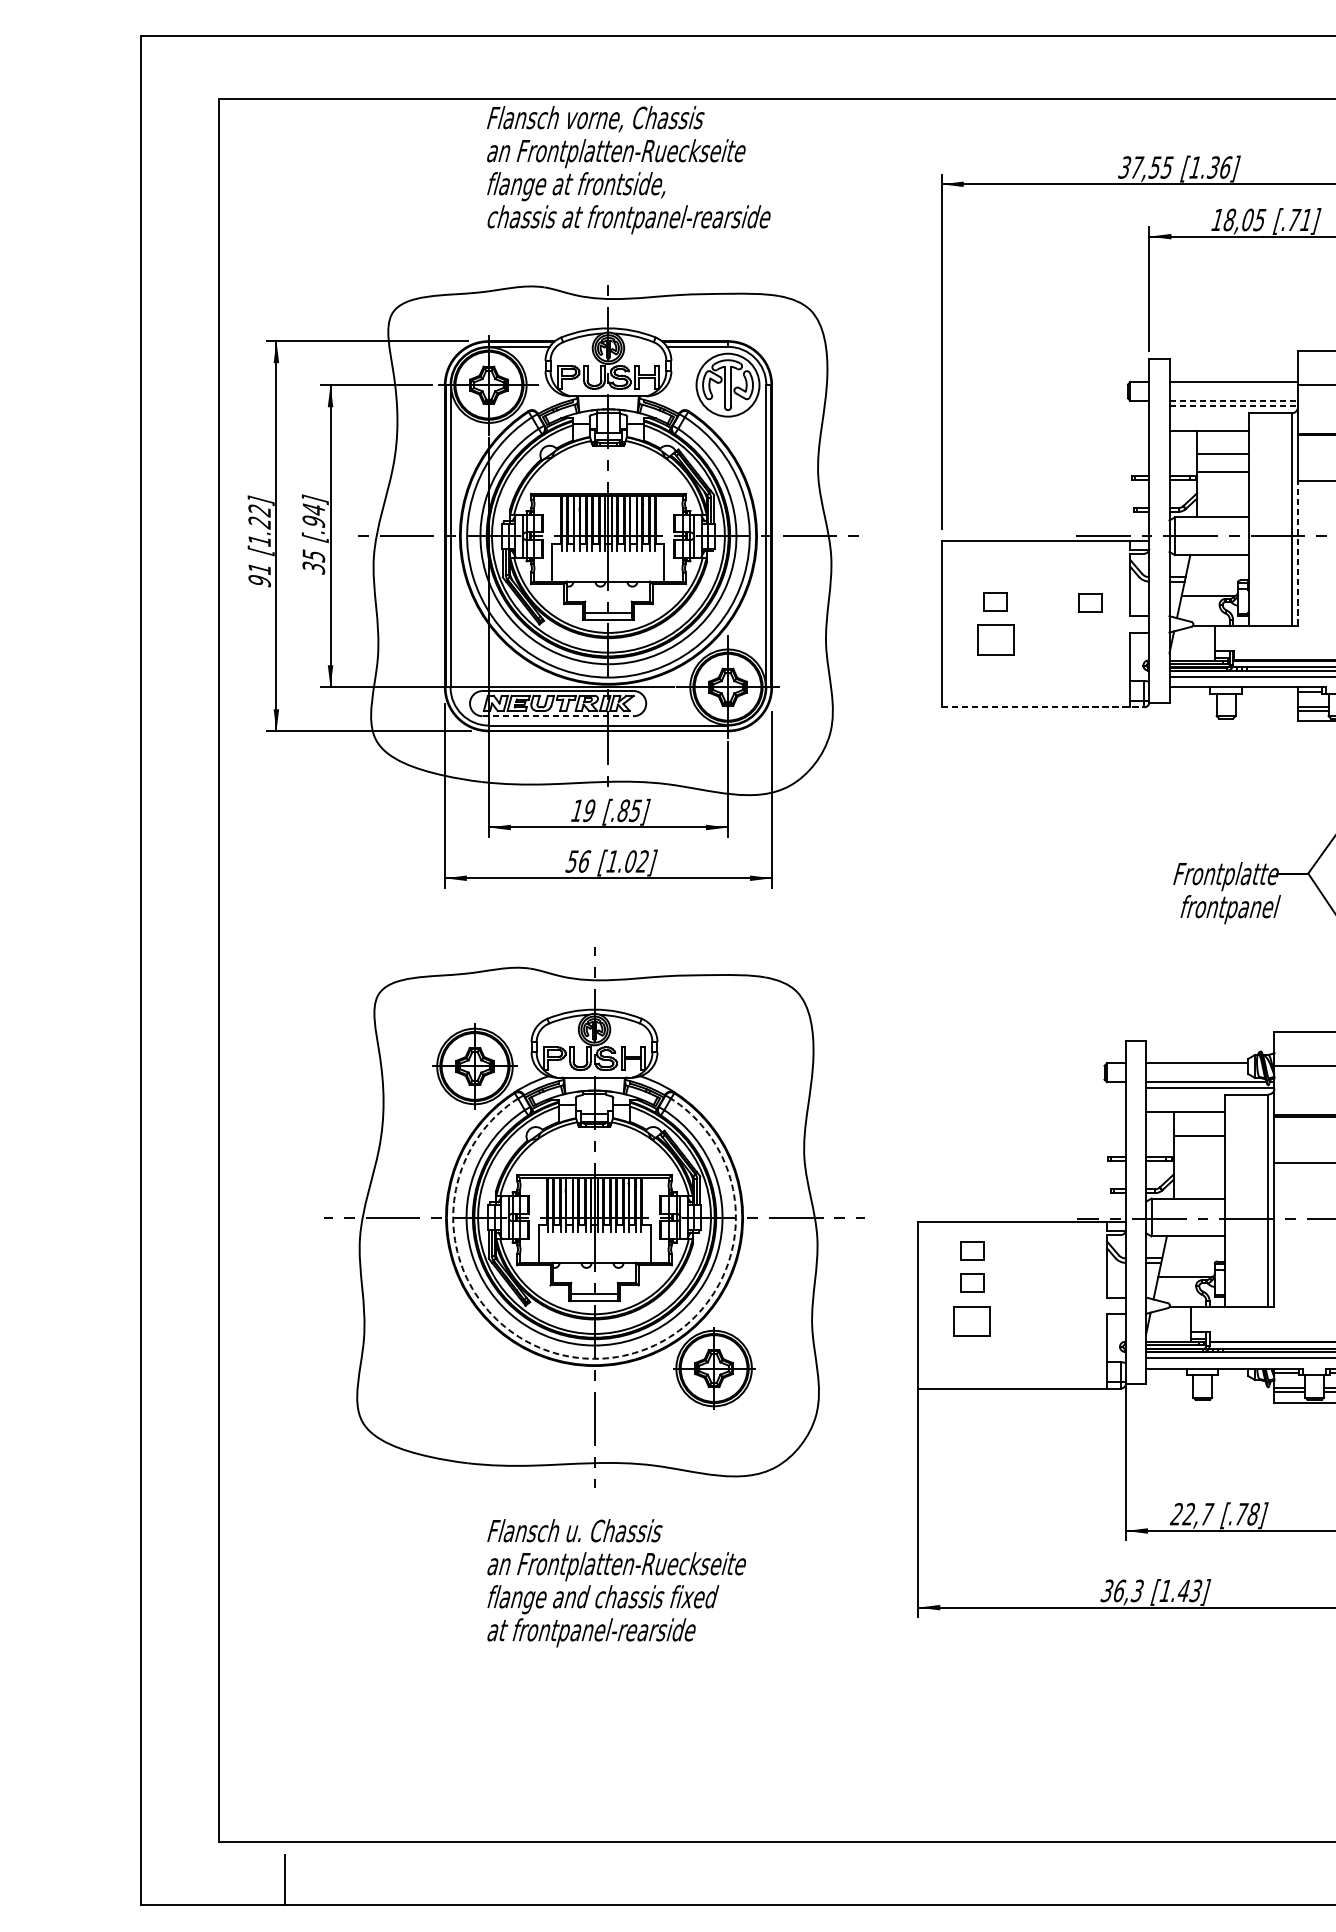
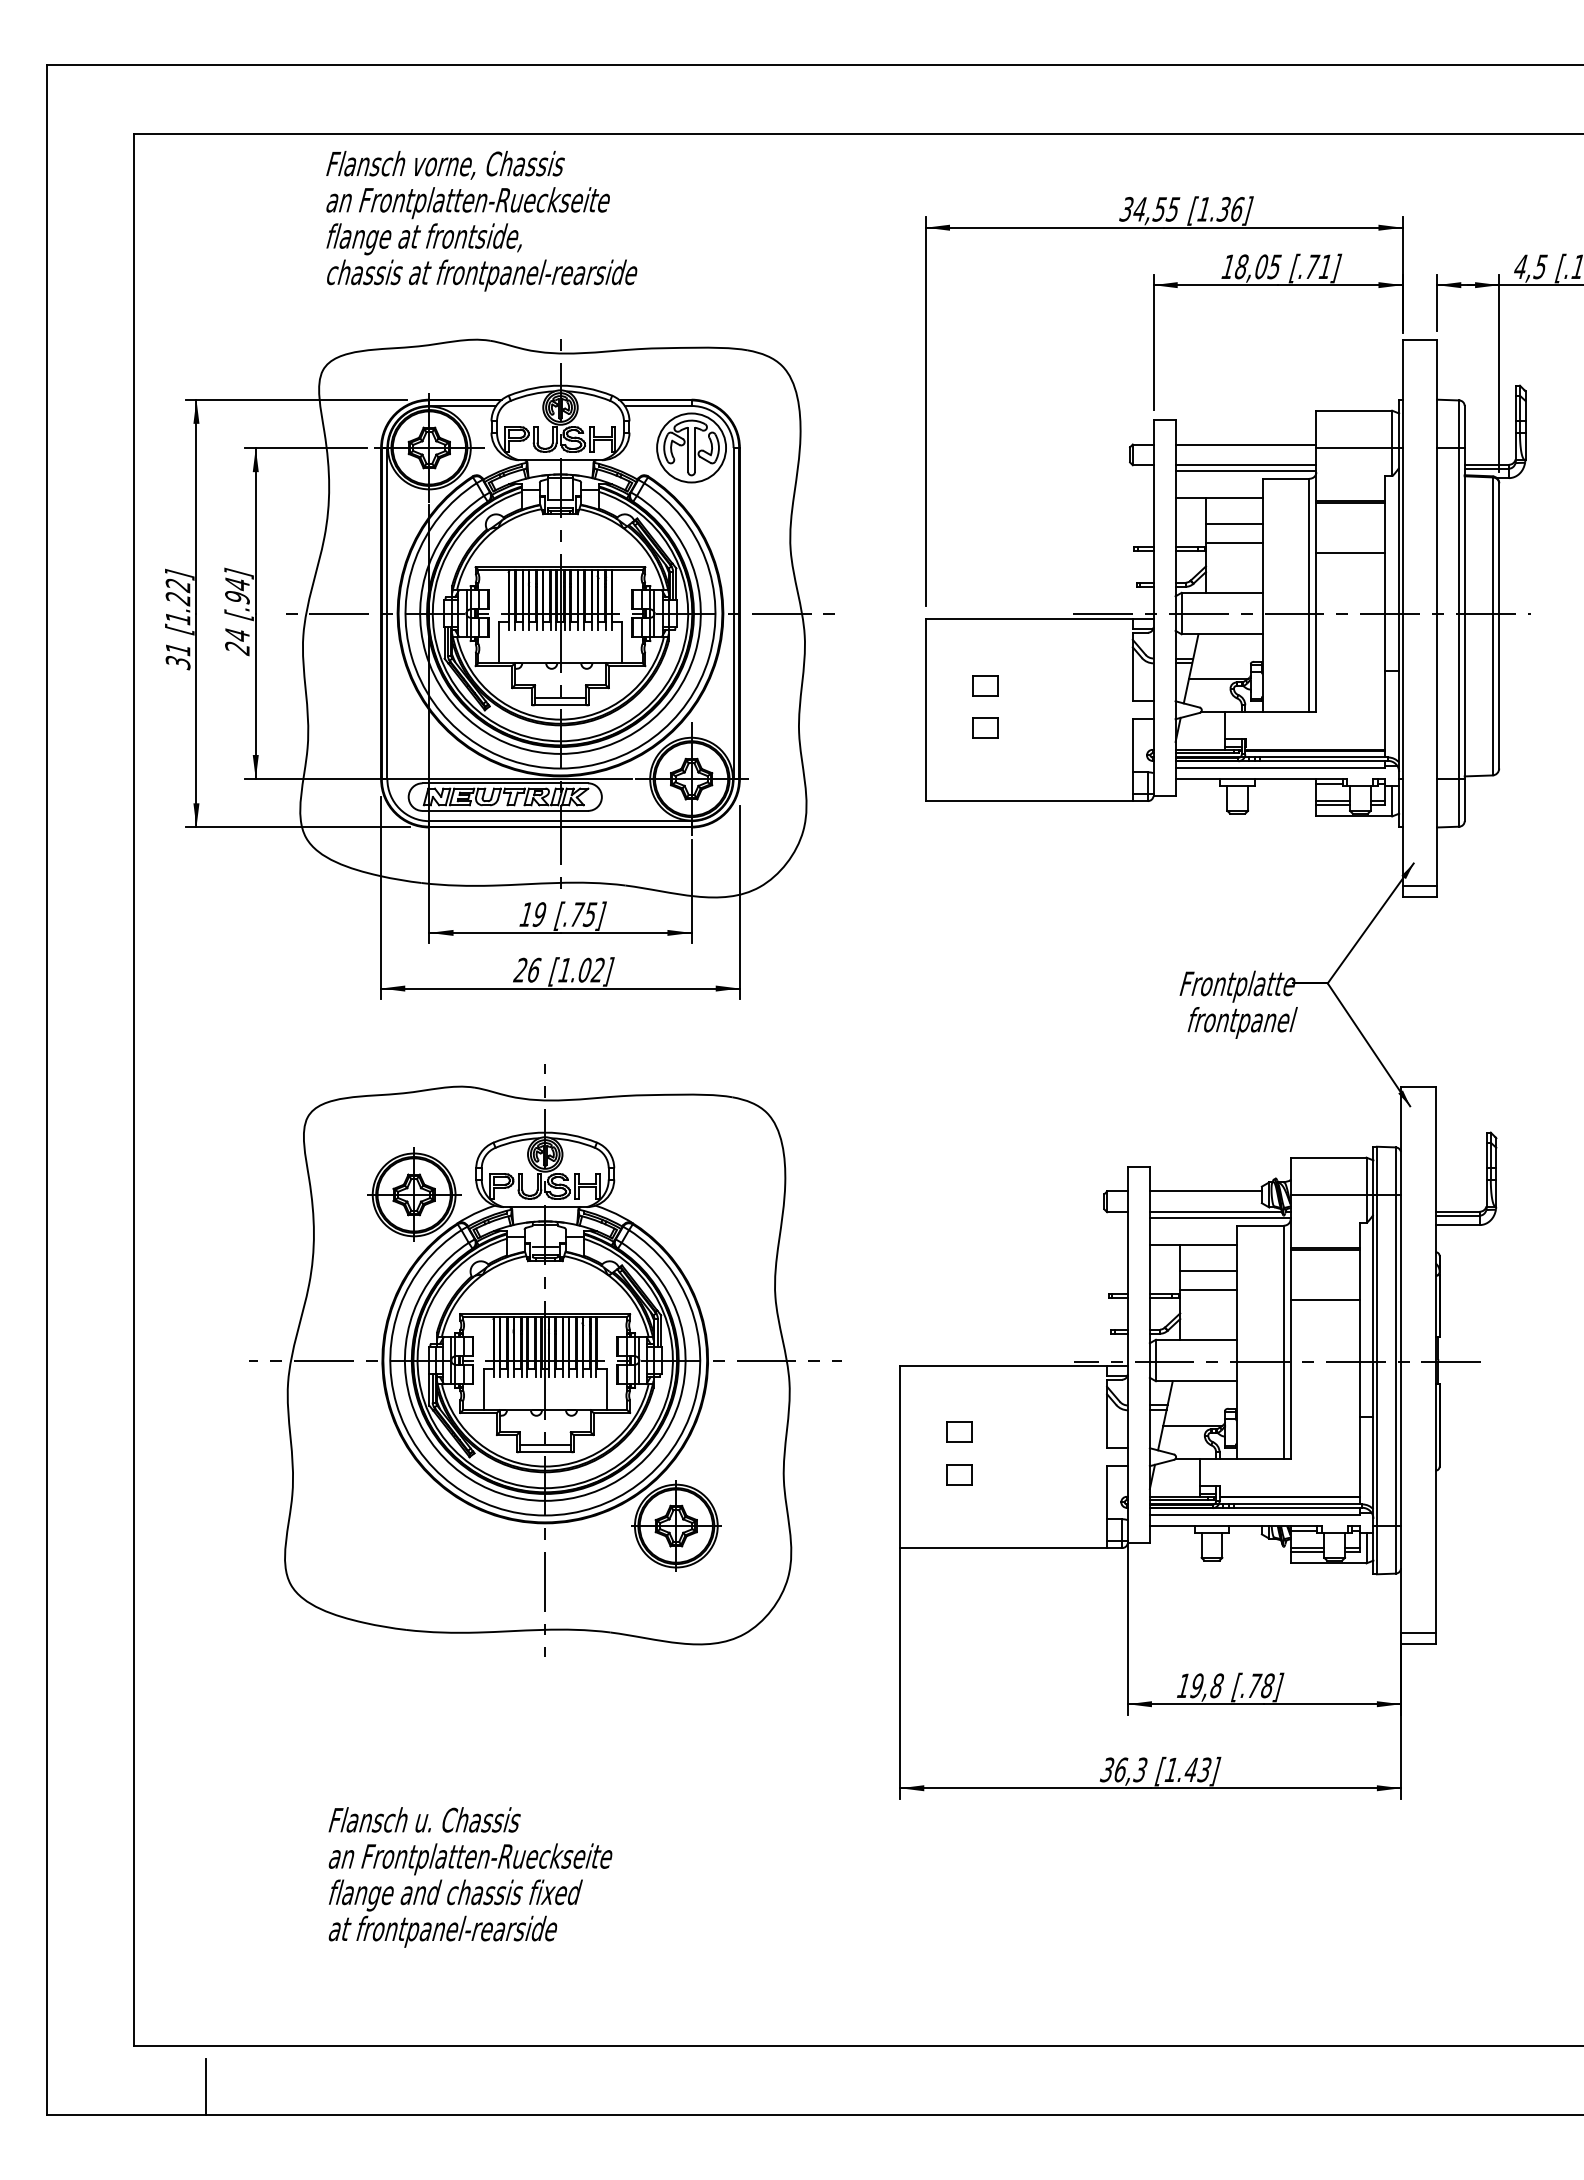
text: (1137, 167) -> (1140, 209), 37,55 -> 34,55
text: (628, 170) -> (481, 221), moved
line: (1234, 401) -> (1246, 465), dashed -> solid
line: (1234, 406) -> (1246, 471), dashed -> solid
line: (1298, 552) -> (1316, 631), dashed -> solid
text: (313, 562) -> (237, 642), 35 -> 24
text: (259, 581) -> (177, 663), 91 -> 31
part: (1090, 602) -> (1089, 686), removed
part: (996, 640) -> (985, 727), size x0.62
line: (1043, 707) -> (1037, 801), dashed -> solid
line: (558, 715) -> (505, 810), dashed -> solid
text: (623, 810) -> (577, 914), [.85] -> [.75]
text: (571, 860) -> (520, 969), 56 -> 26
line: (1199, 1153) -> (1208, 1290), added
part: (972, 1250) -> (959, 1396), removed
part: (972, 1321) -> (959, 1474), size x0.62
arc: (594, 1358) -> (545, 1515), dashed -> solid
text: (1192, 1513) -> (1200, 1685), 22,7 -> 19,8
text: (616, 1583) -> (470, 1877), moved

